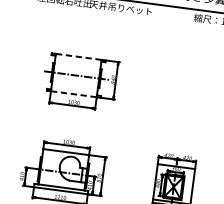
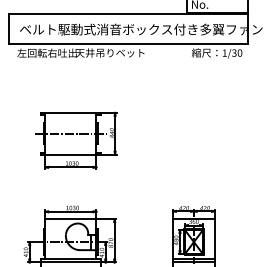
line: (78, 56) -> (70, 112), dashed -> solid
line: (73, 94) -> (70, 154), dashed -> solid

